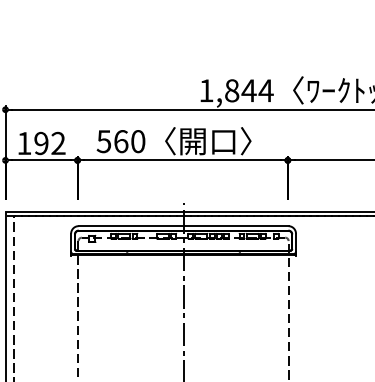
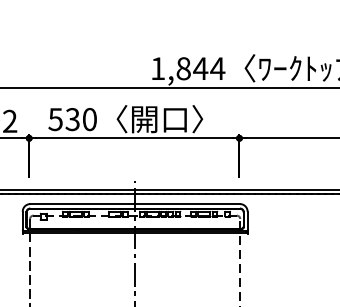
text: (120, 141) -> (72, 119), 560 -> 530

